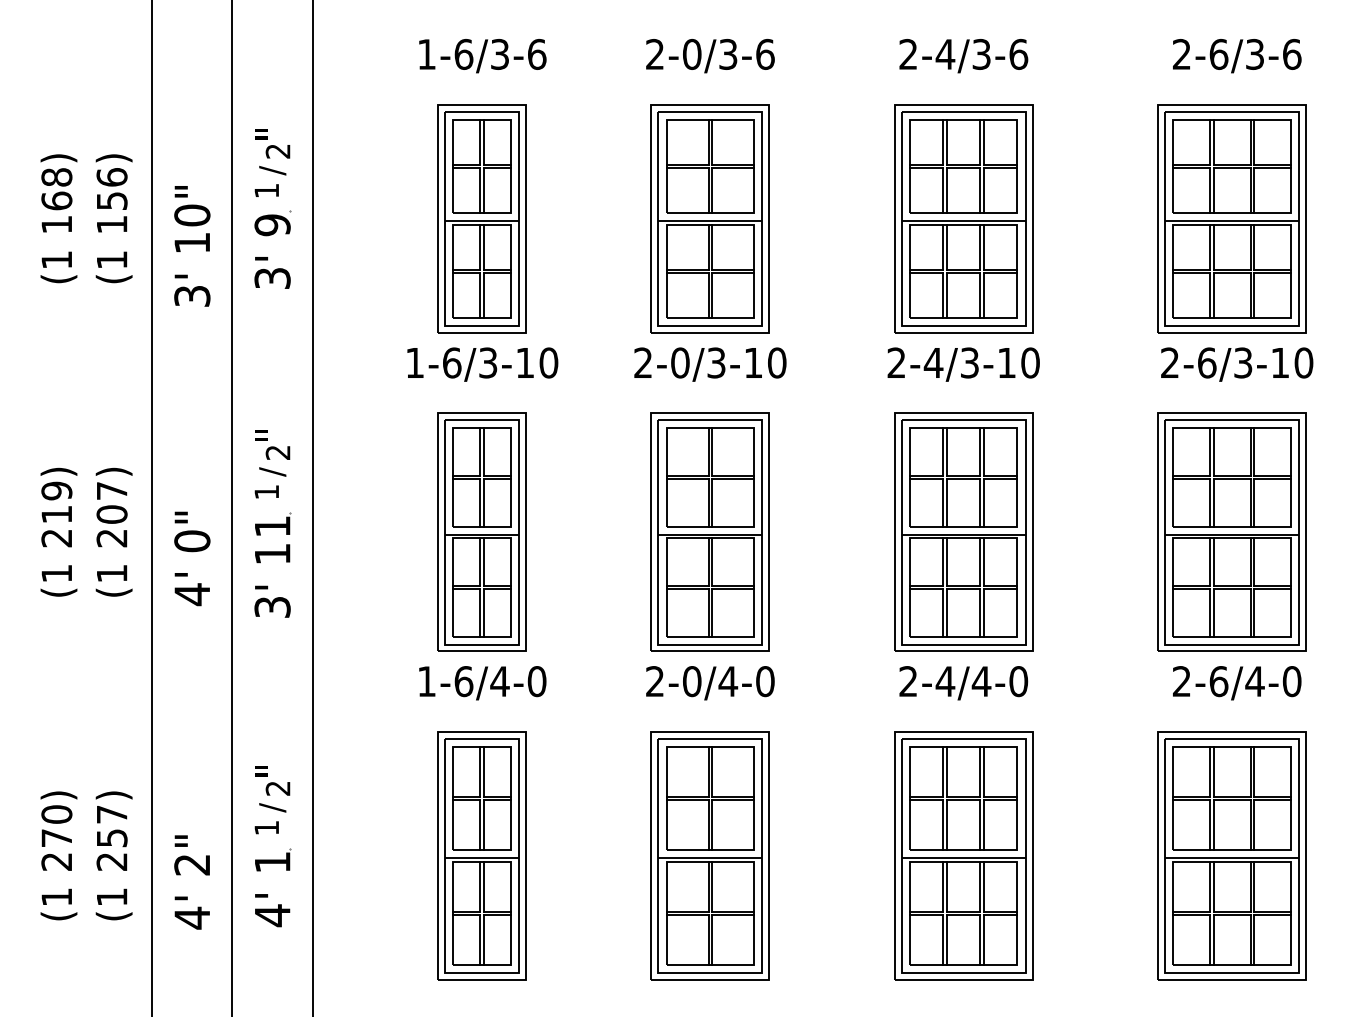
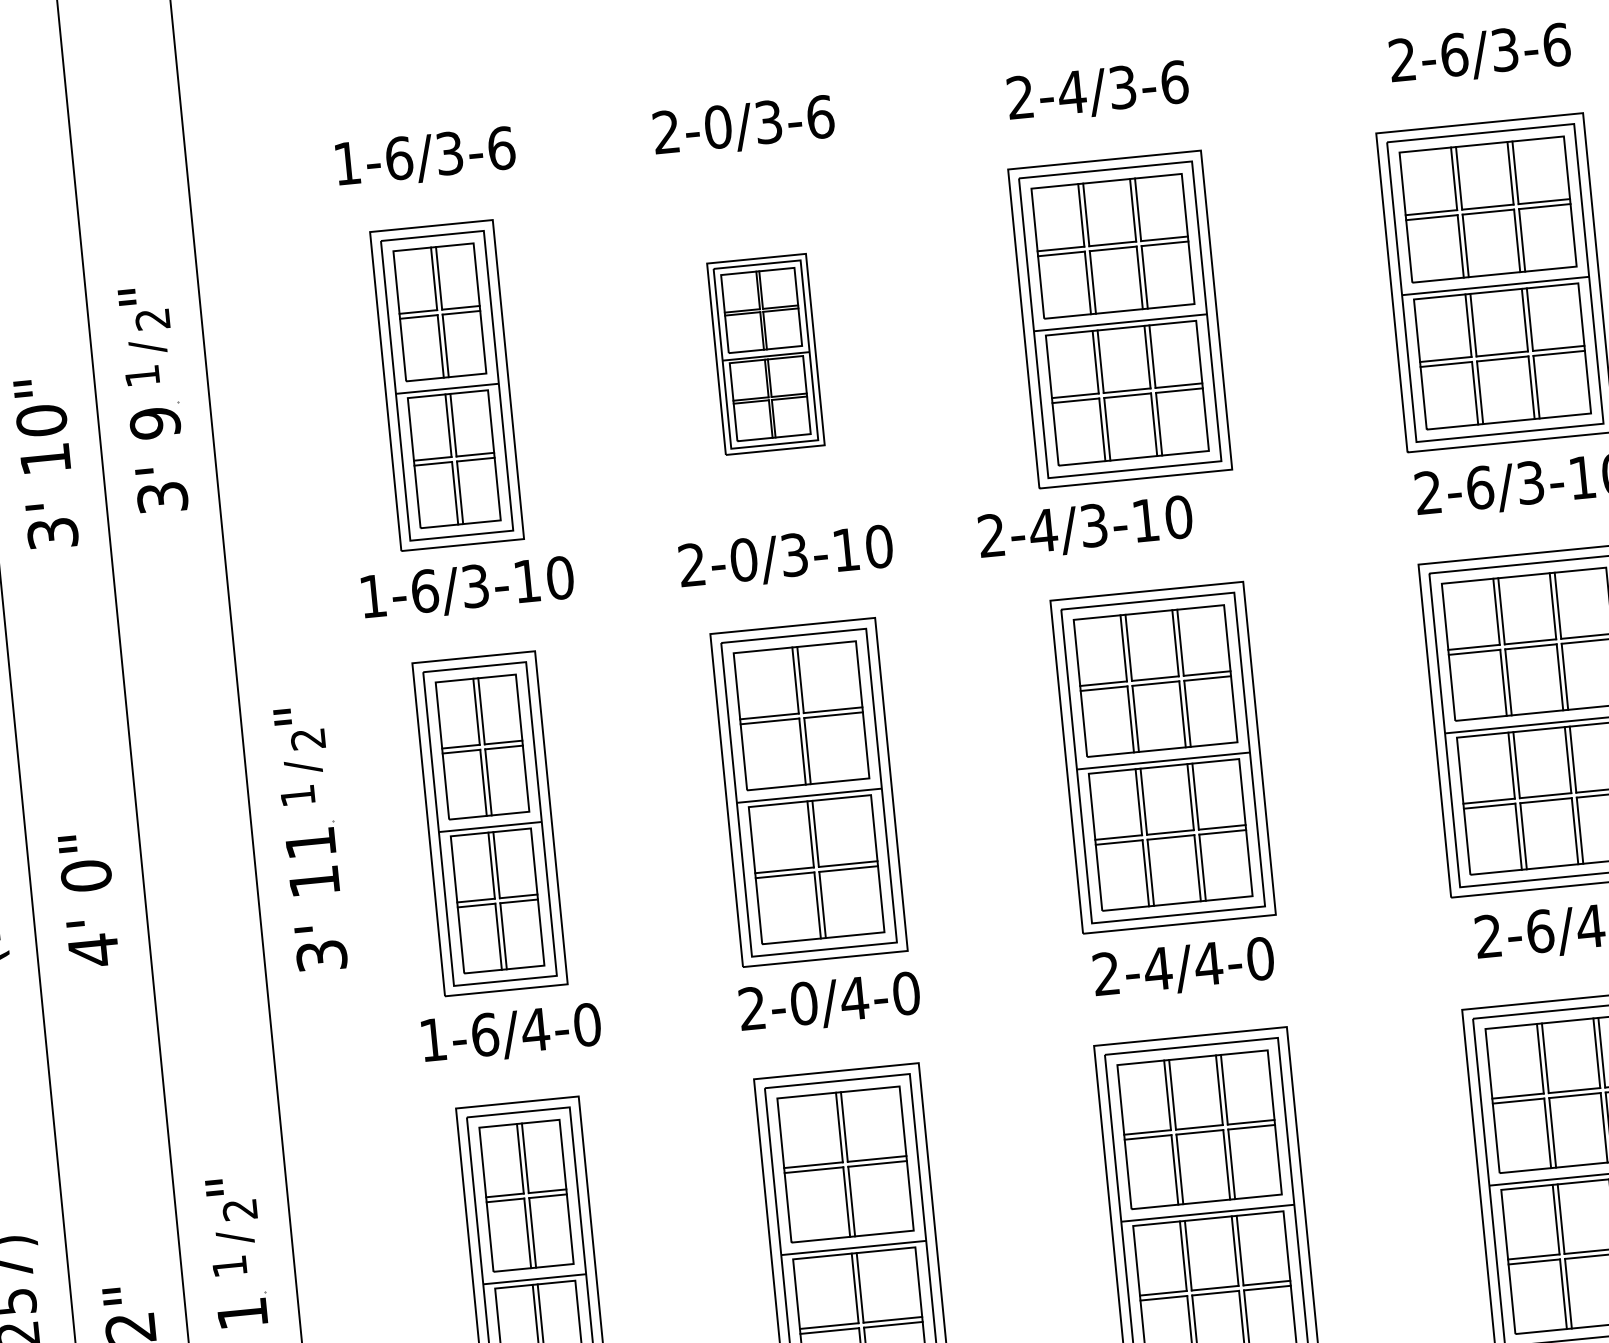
part: (709, 218) -> (764, 354), size x0.6
text: (963, 364) -> (1085, 528), moved
part: (272, 523) -> (310, 838), moved

